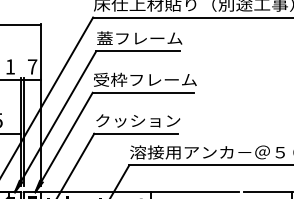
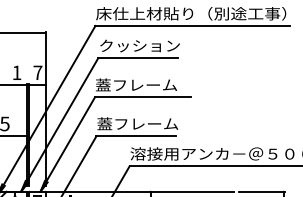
text: (139, 38) -> (139, 45), 蓋フレーム -> クッション
text: (144, 79) -> (144, 84), 受枠フレーム -> 蓋フレーム
text: (137, 120) -> (137, 123), クッション -> 蓋フレーム

